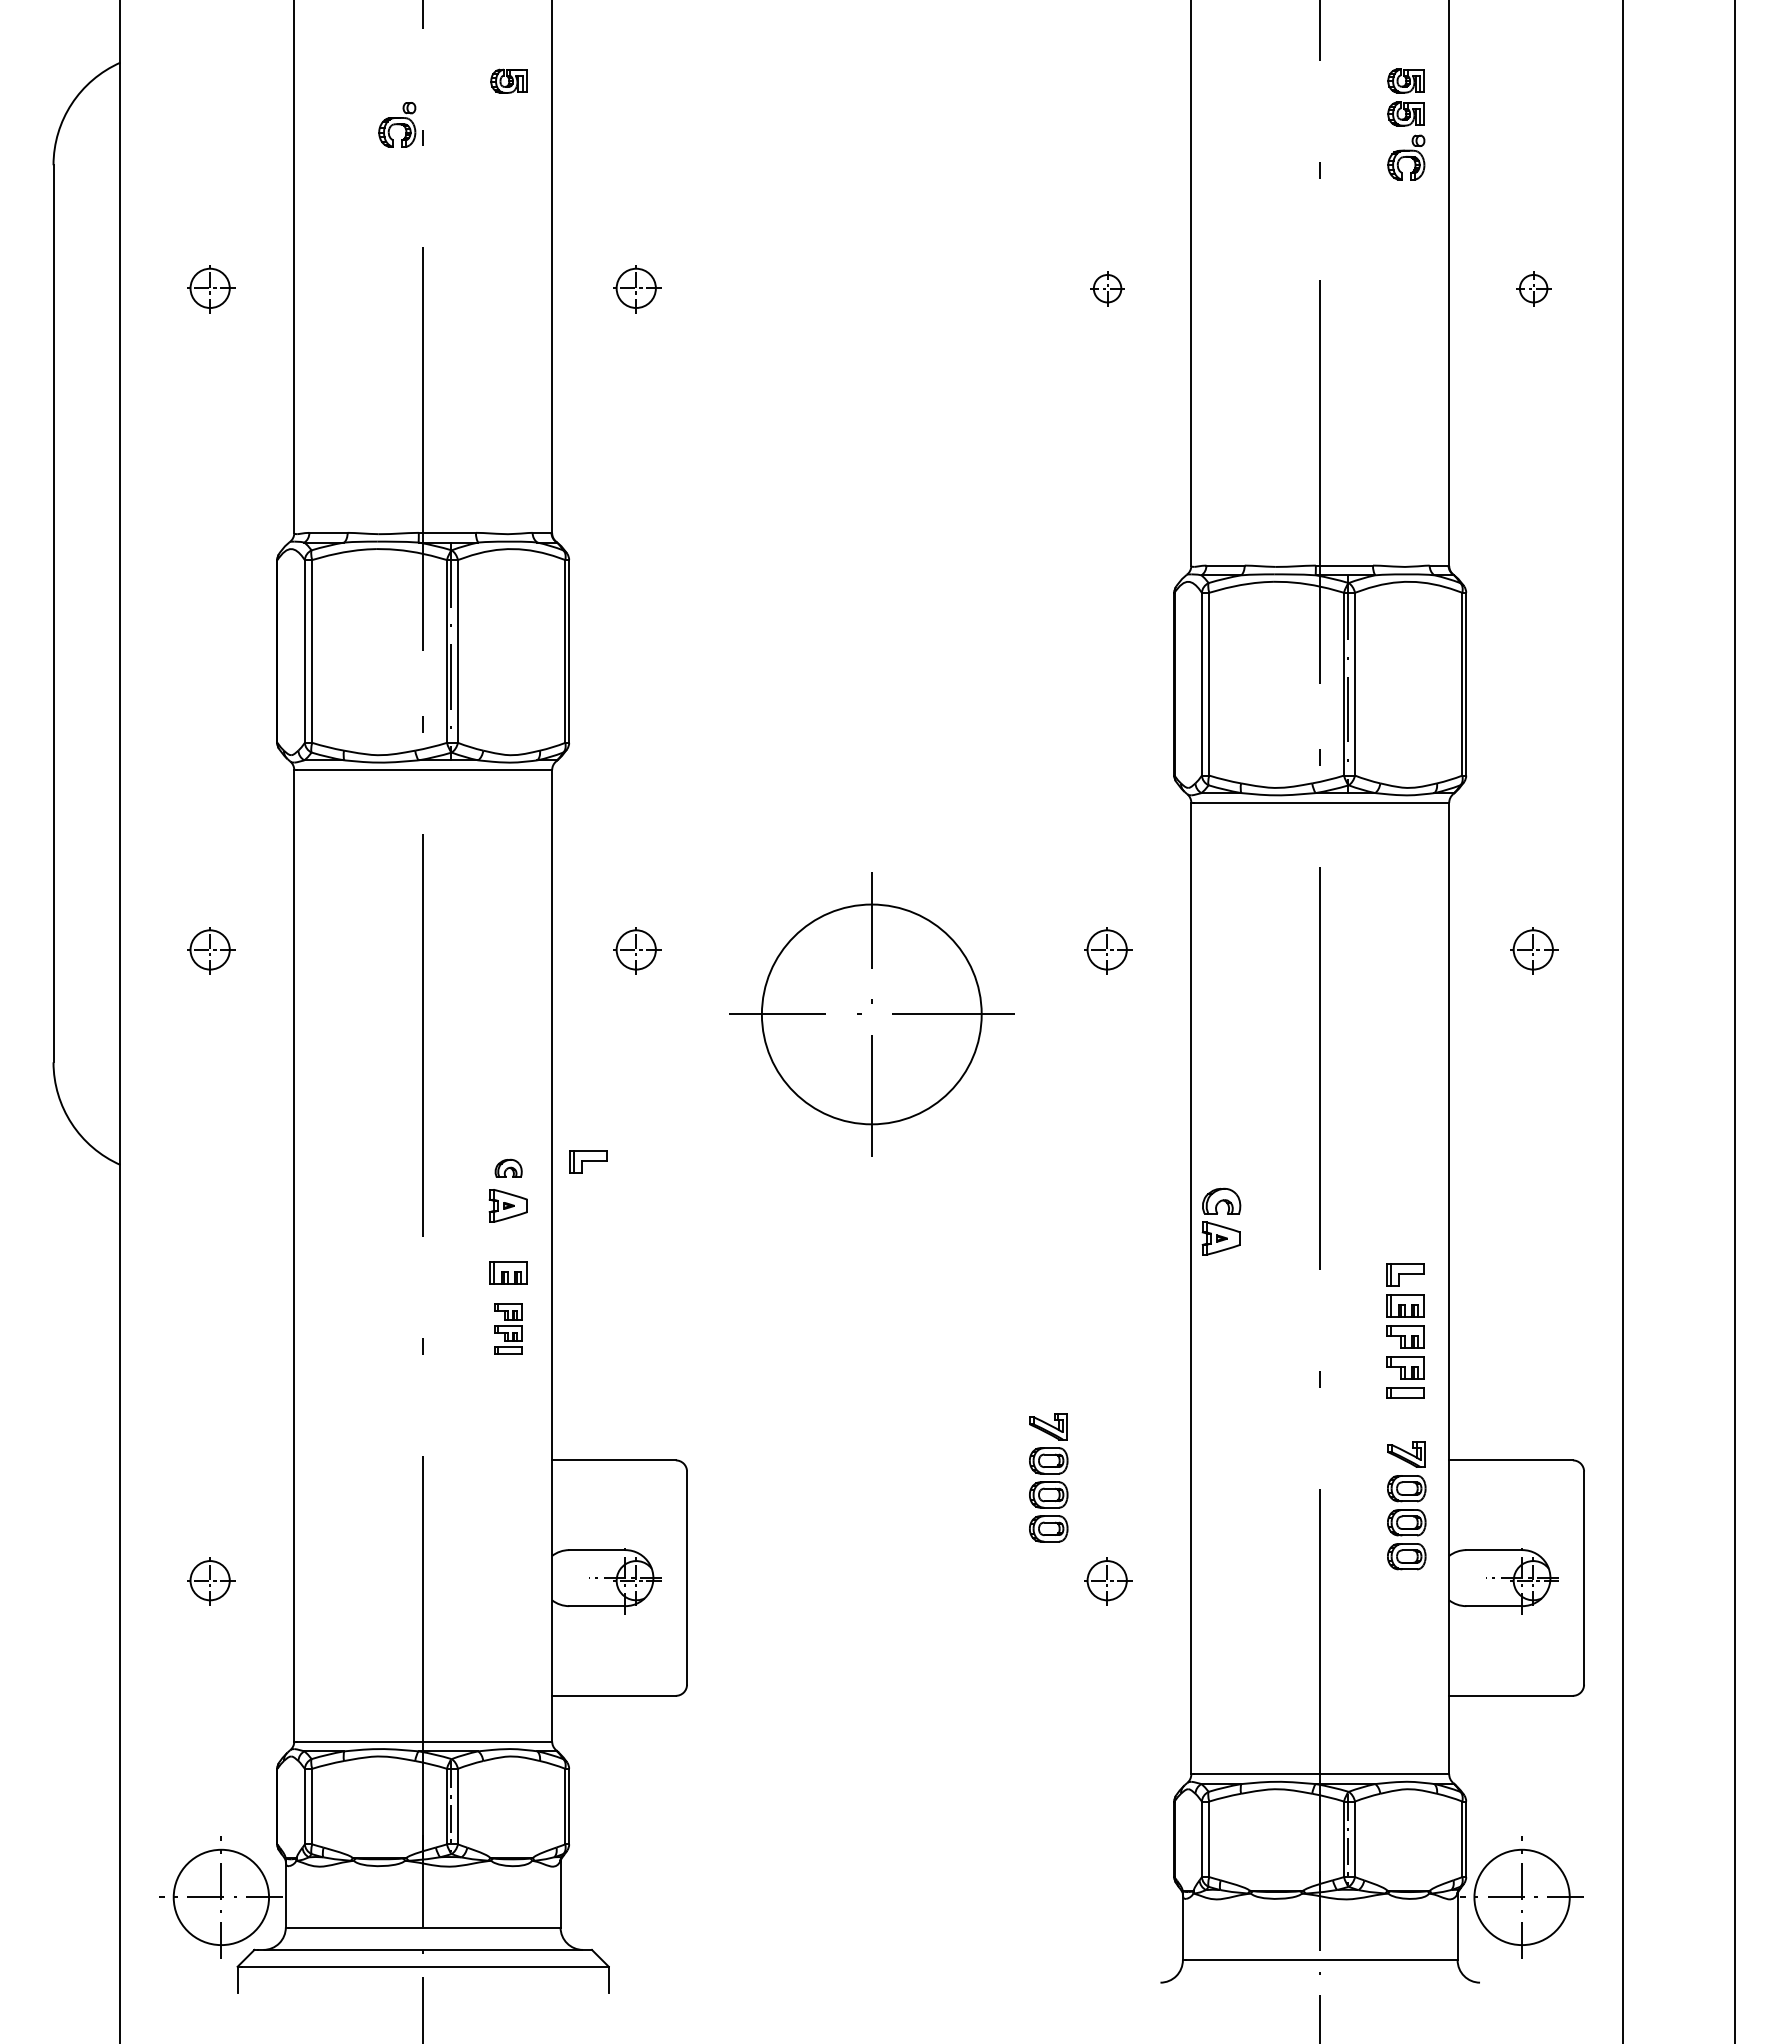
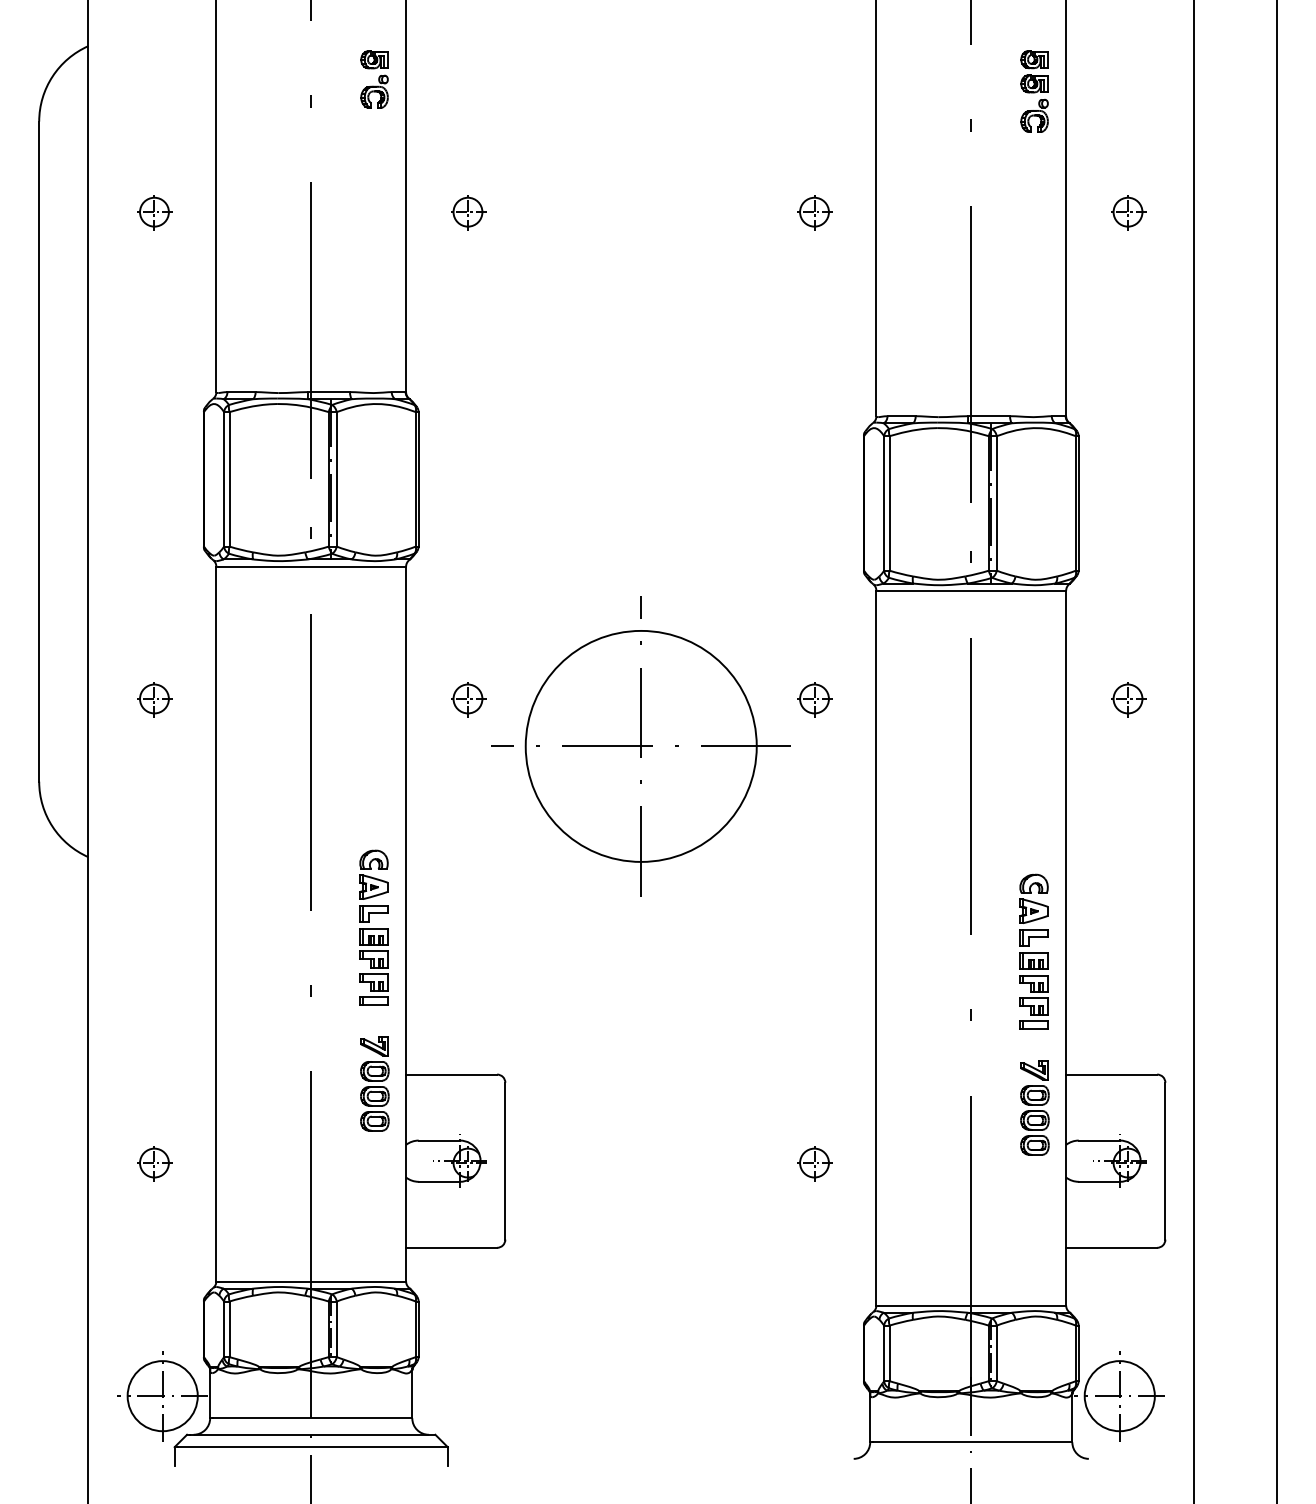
part: (397, 124) -> (374, 91), moved
part: (1108, 289) -> (815, 213), size x1.43
part: (1534, 289) -> (1128, 213), size x1.43
part: (871, 1014) -> (641, 746), size x1.43
part: (588, 1161) -> (373, 913), moved
part: (508, 1168) -> (373, 859), size x1.43
part: (1221, 1221) -> (1033, 898), moved
part: (508, 1328) -> (373, 977), size x1.43
part: (1048, 1477) -> (374, 1083), moved

